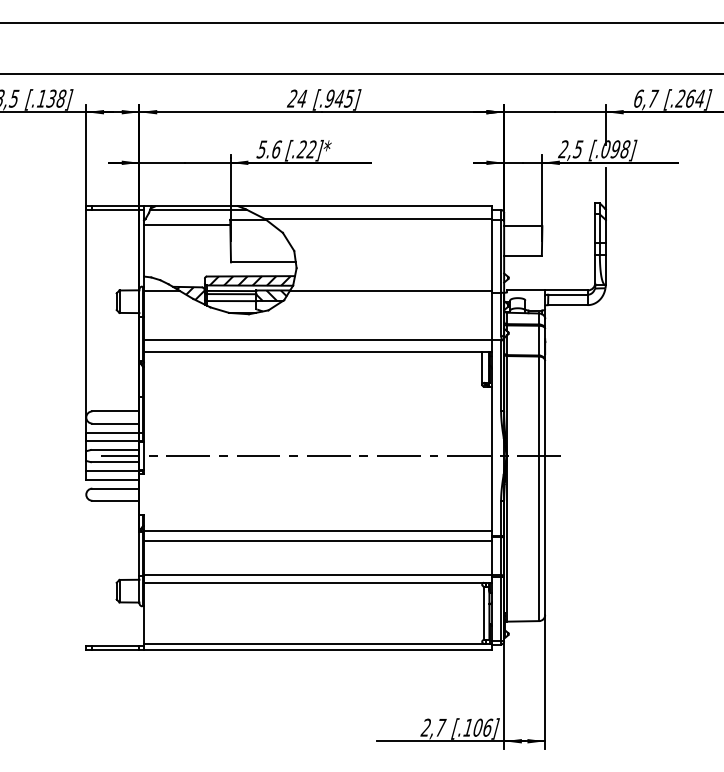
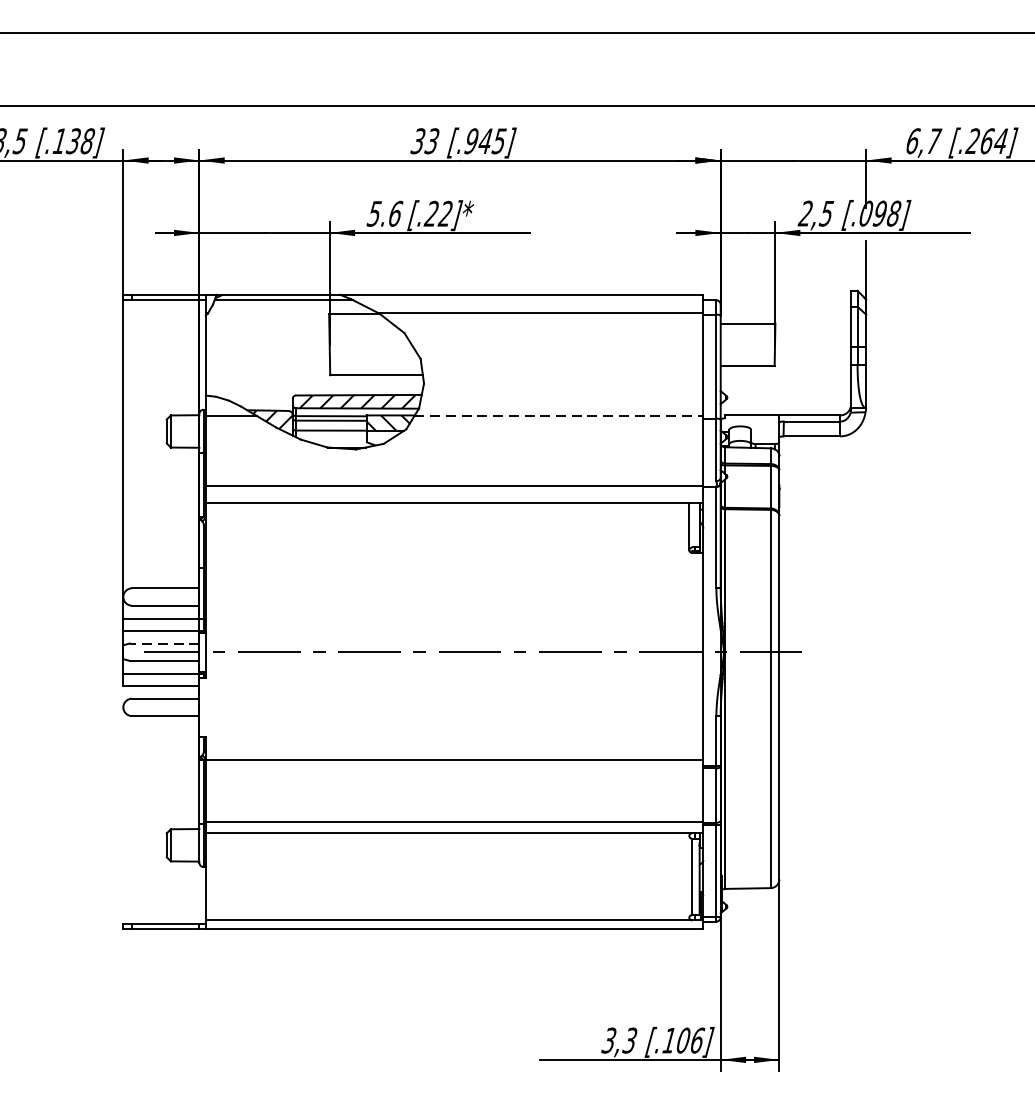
text: (296, 98) -> (423, 140), 24 -> 33
line: (187, 225) -> (268, 322), removed
line: (391, 290) -> (559, 415), solid -> dashed
line: (114, 450) -> (163, 644), solid -> dashed
line: (317, 540) -> (453, 772), removed
text: (433, 727) -> (619, 1040), 2,7 -> 3,3

